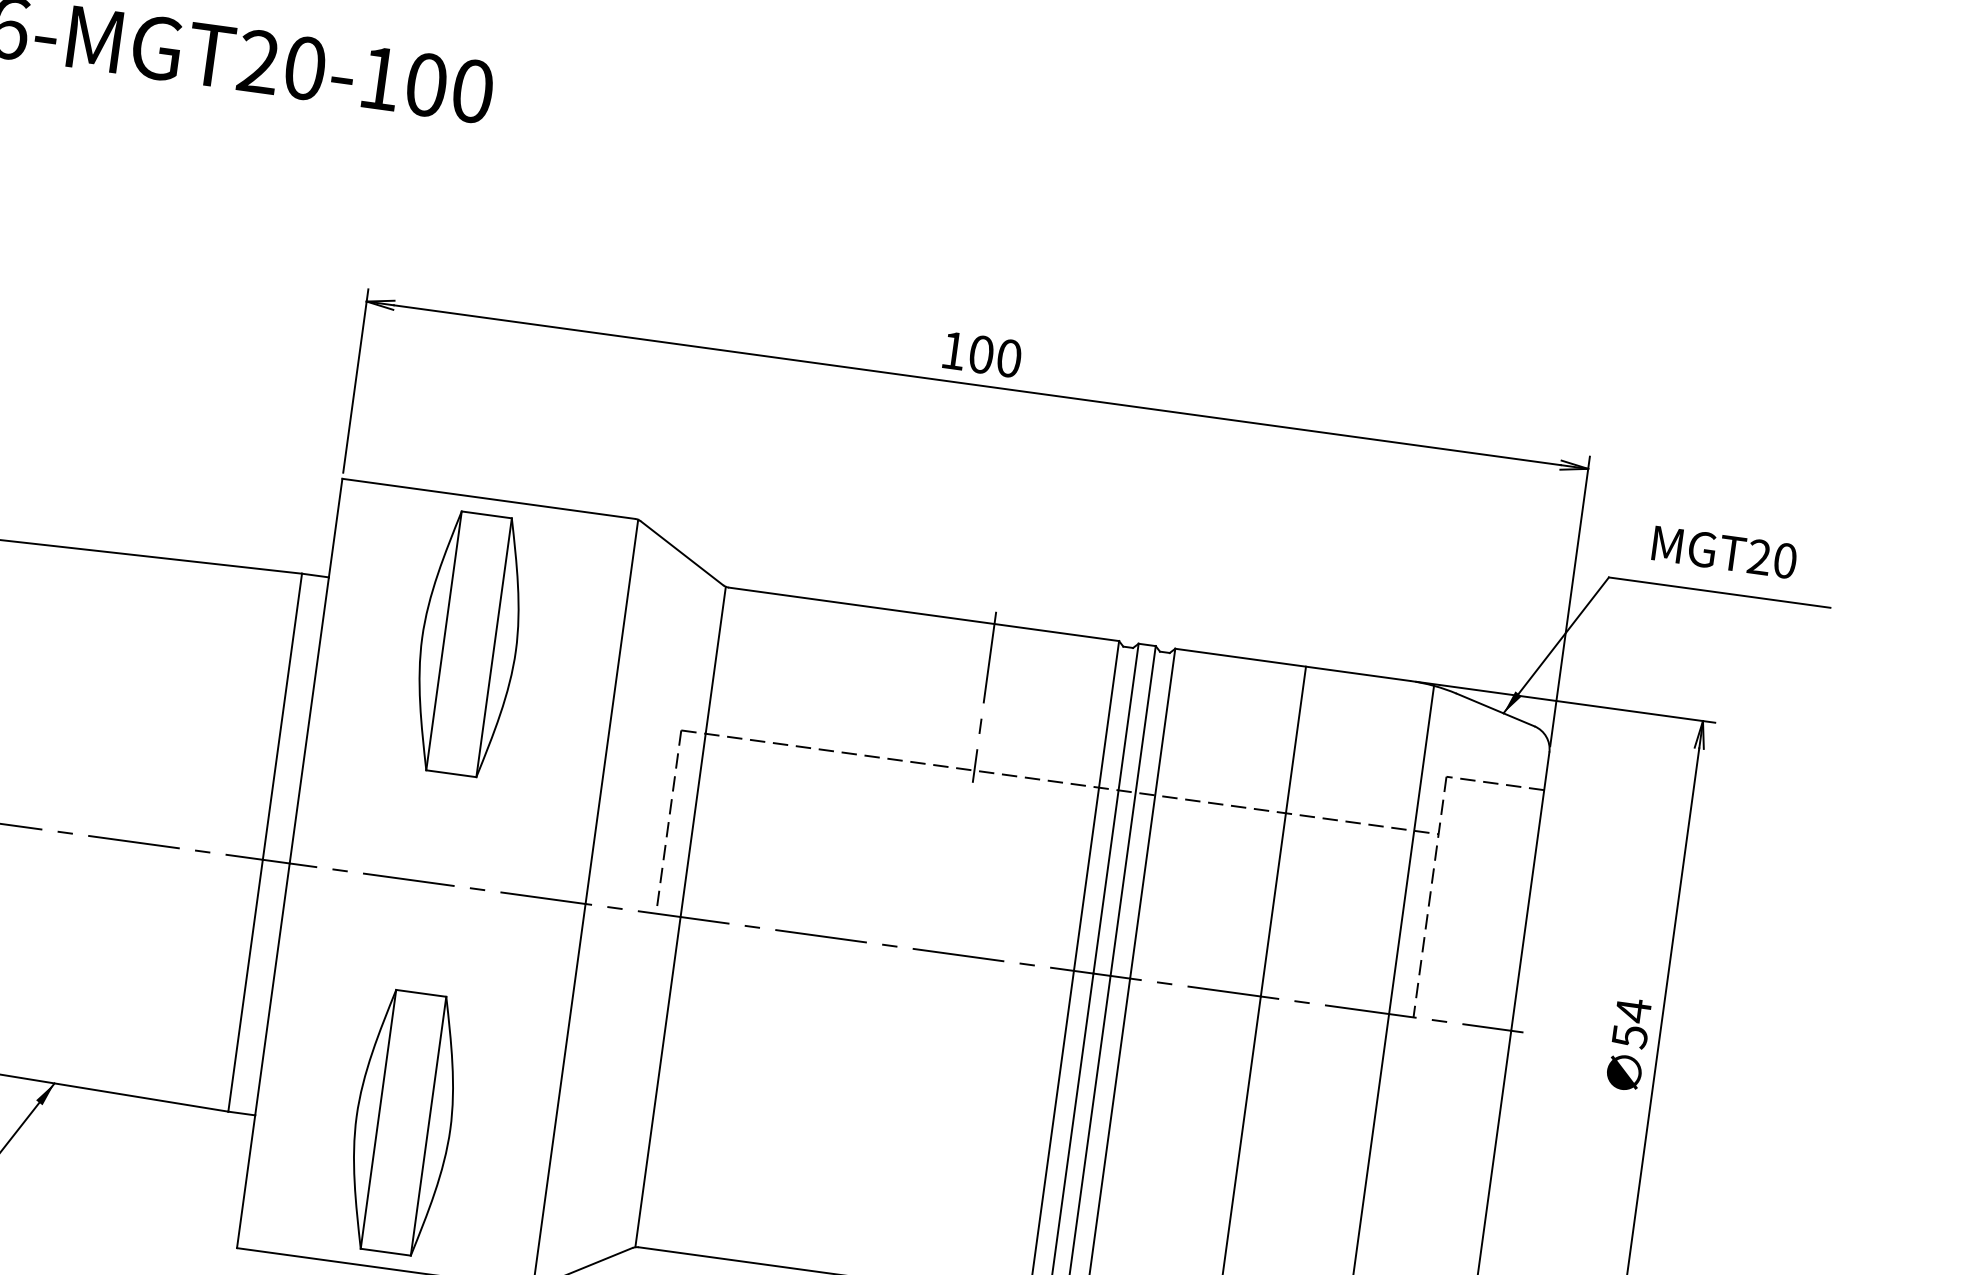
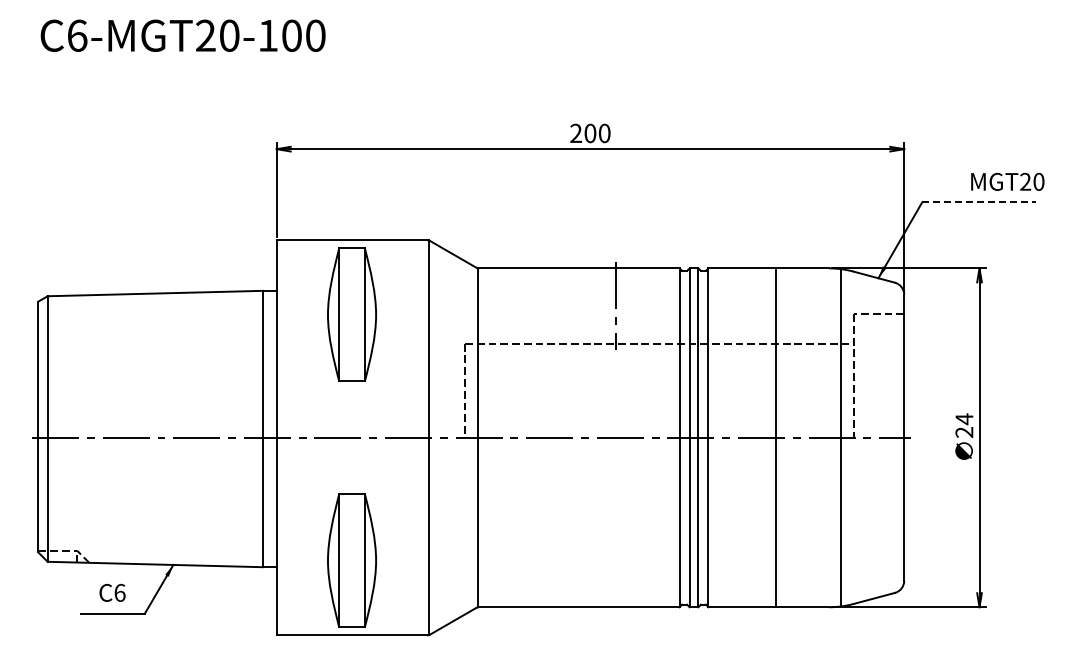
text: (952, 348) -> (575, 132), 100 -> 200
text: (1724, 551) -> (1007, 181), moved
line: (1720, 592) -> (979, 202), solid -> dashed
text: (1629, 1036) -> (964, 432), 54 -> 24

